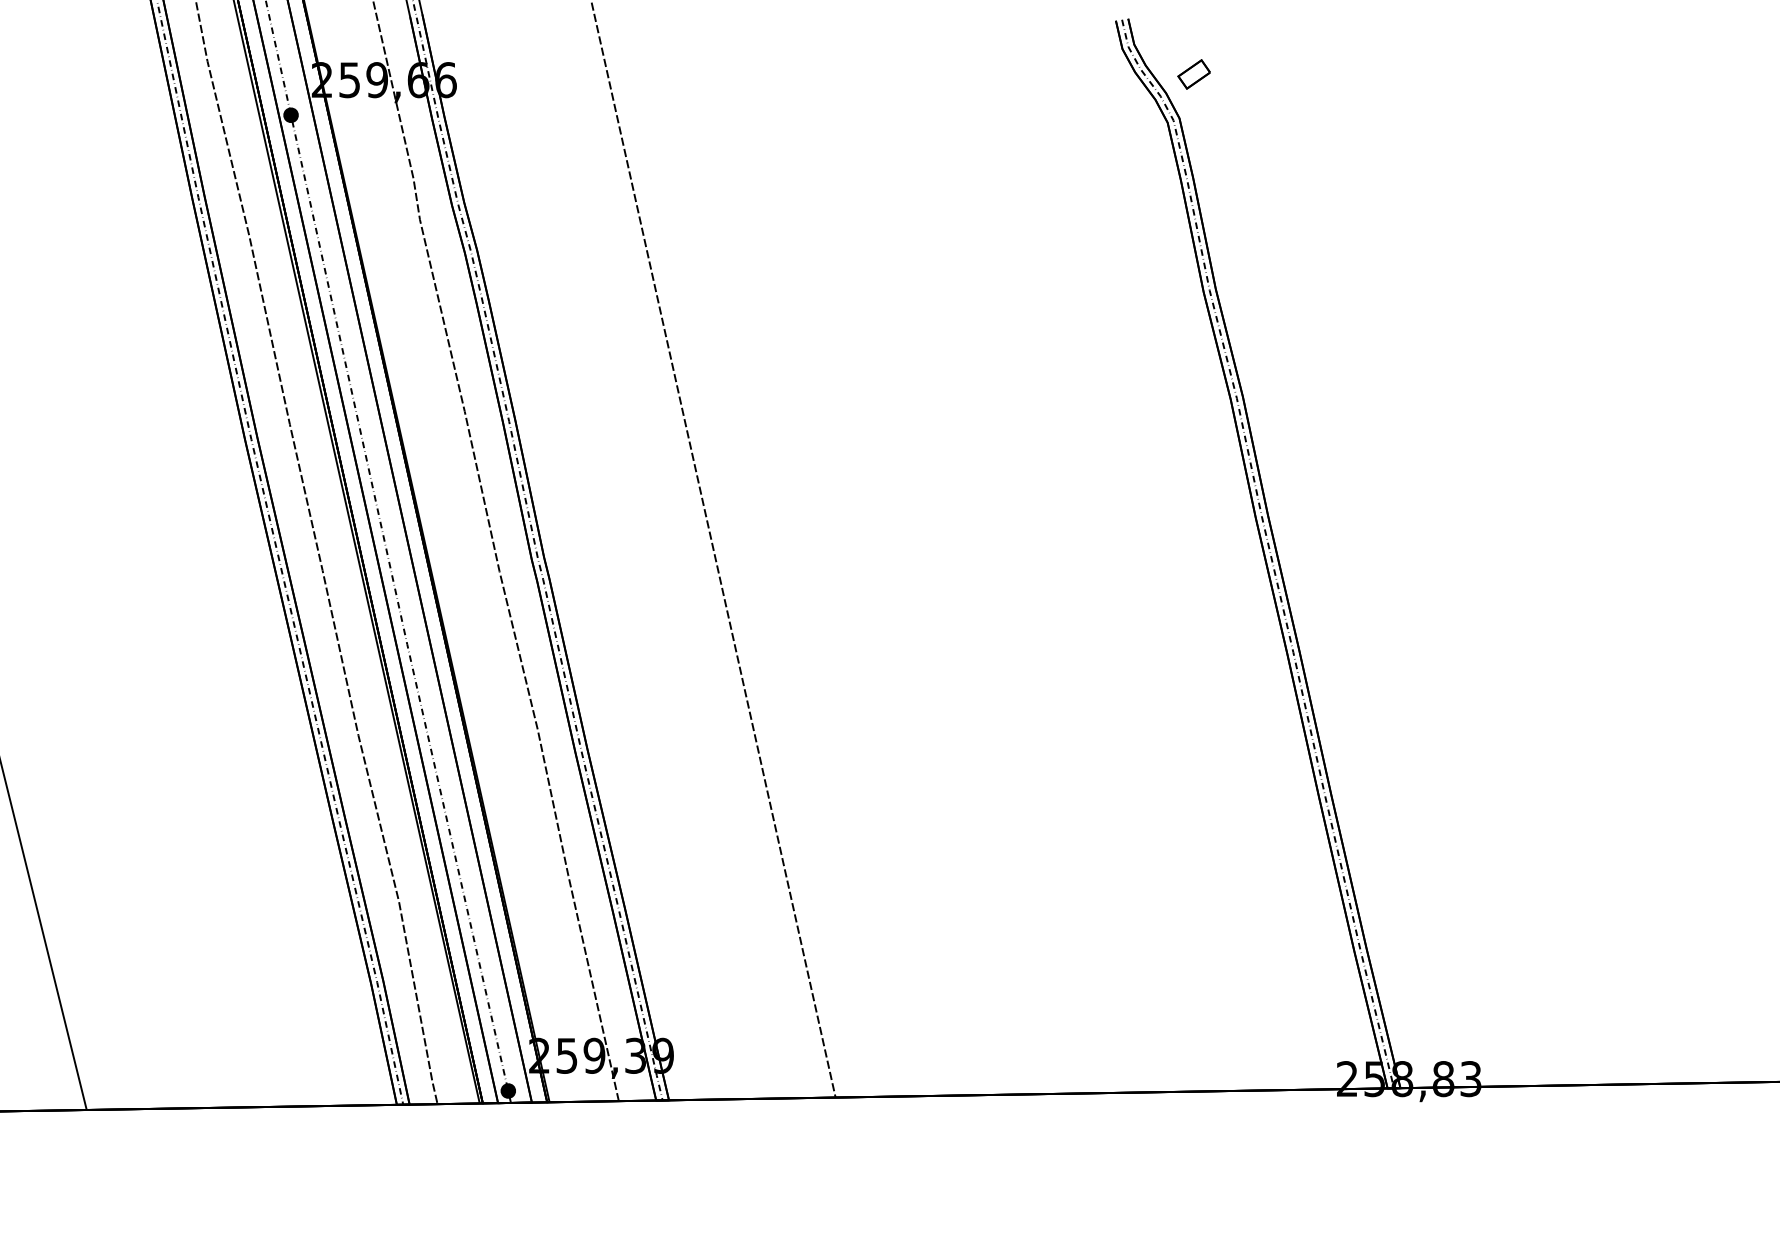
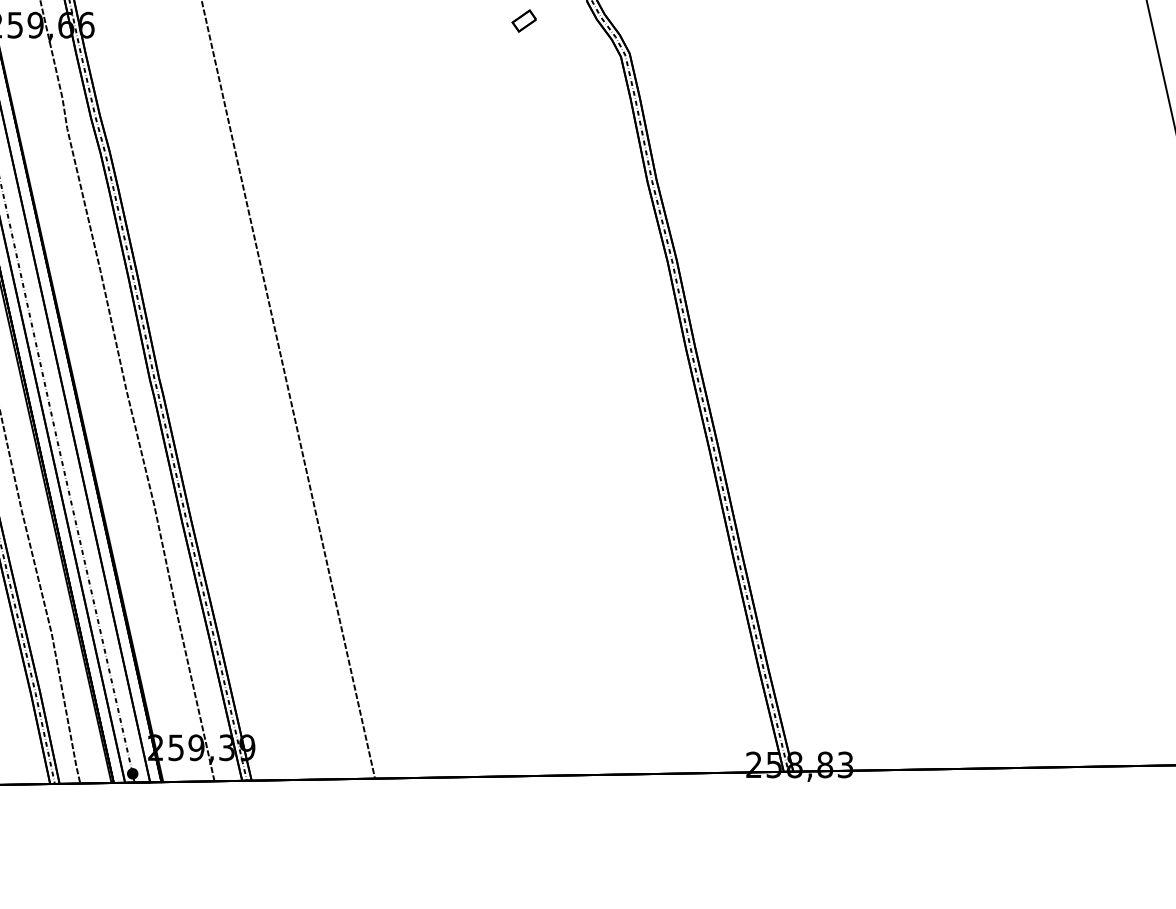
part: (1193, 74) -> (523, 21), moved

